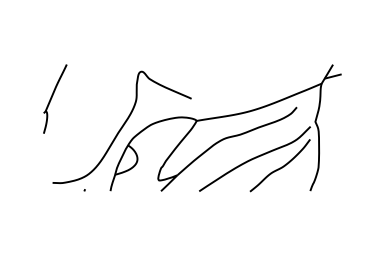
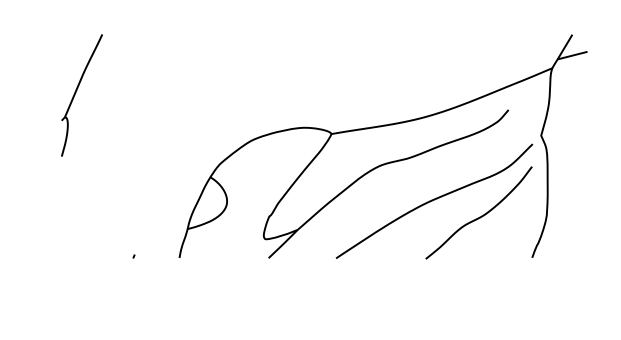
curve: (121, 126) -> (198, 143), removed

